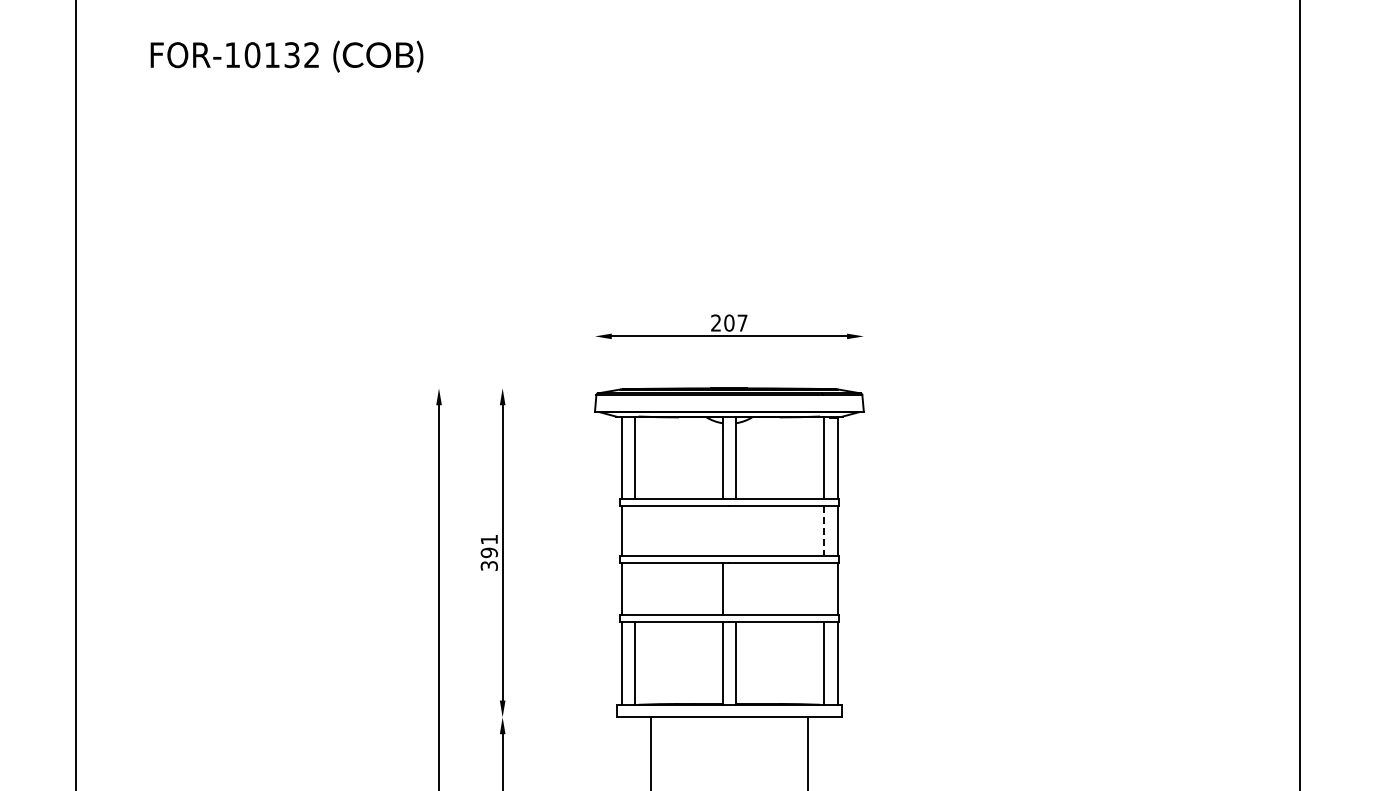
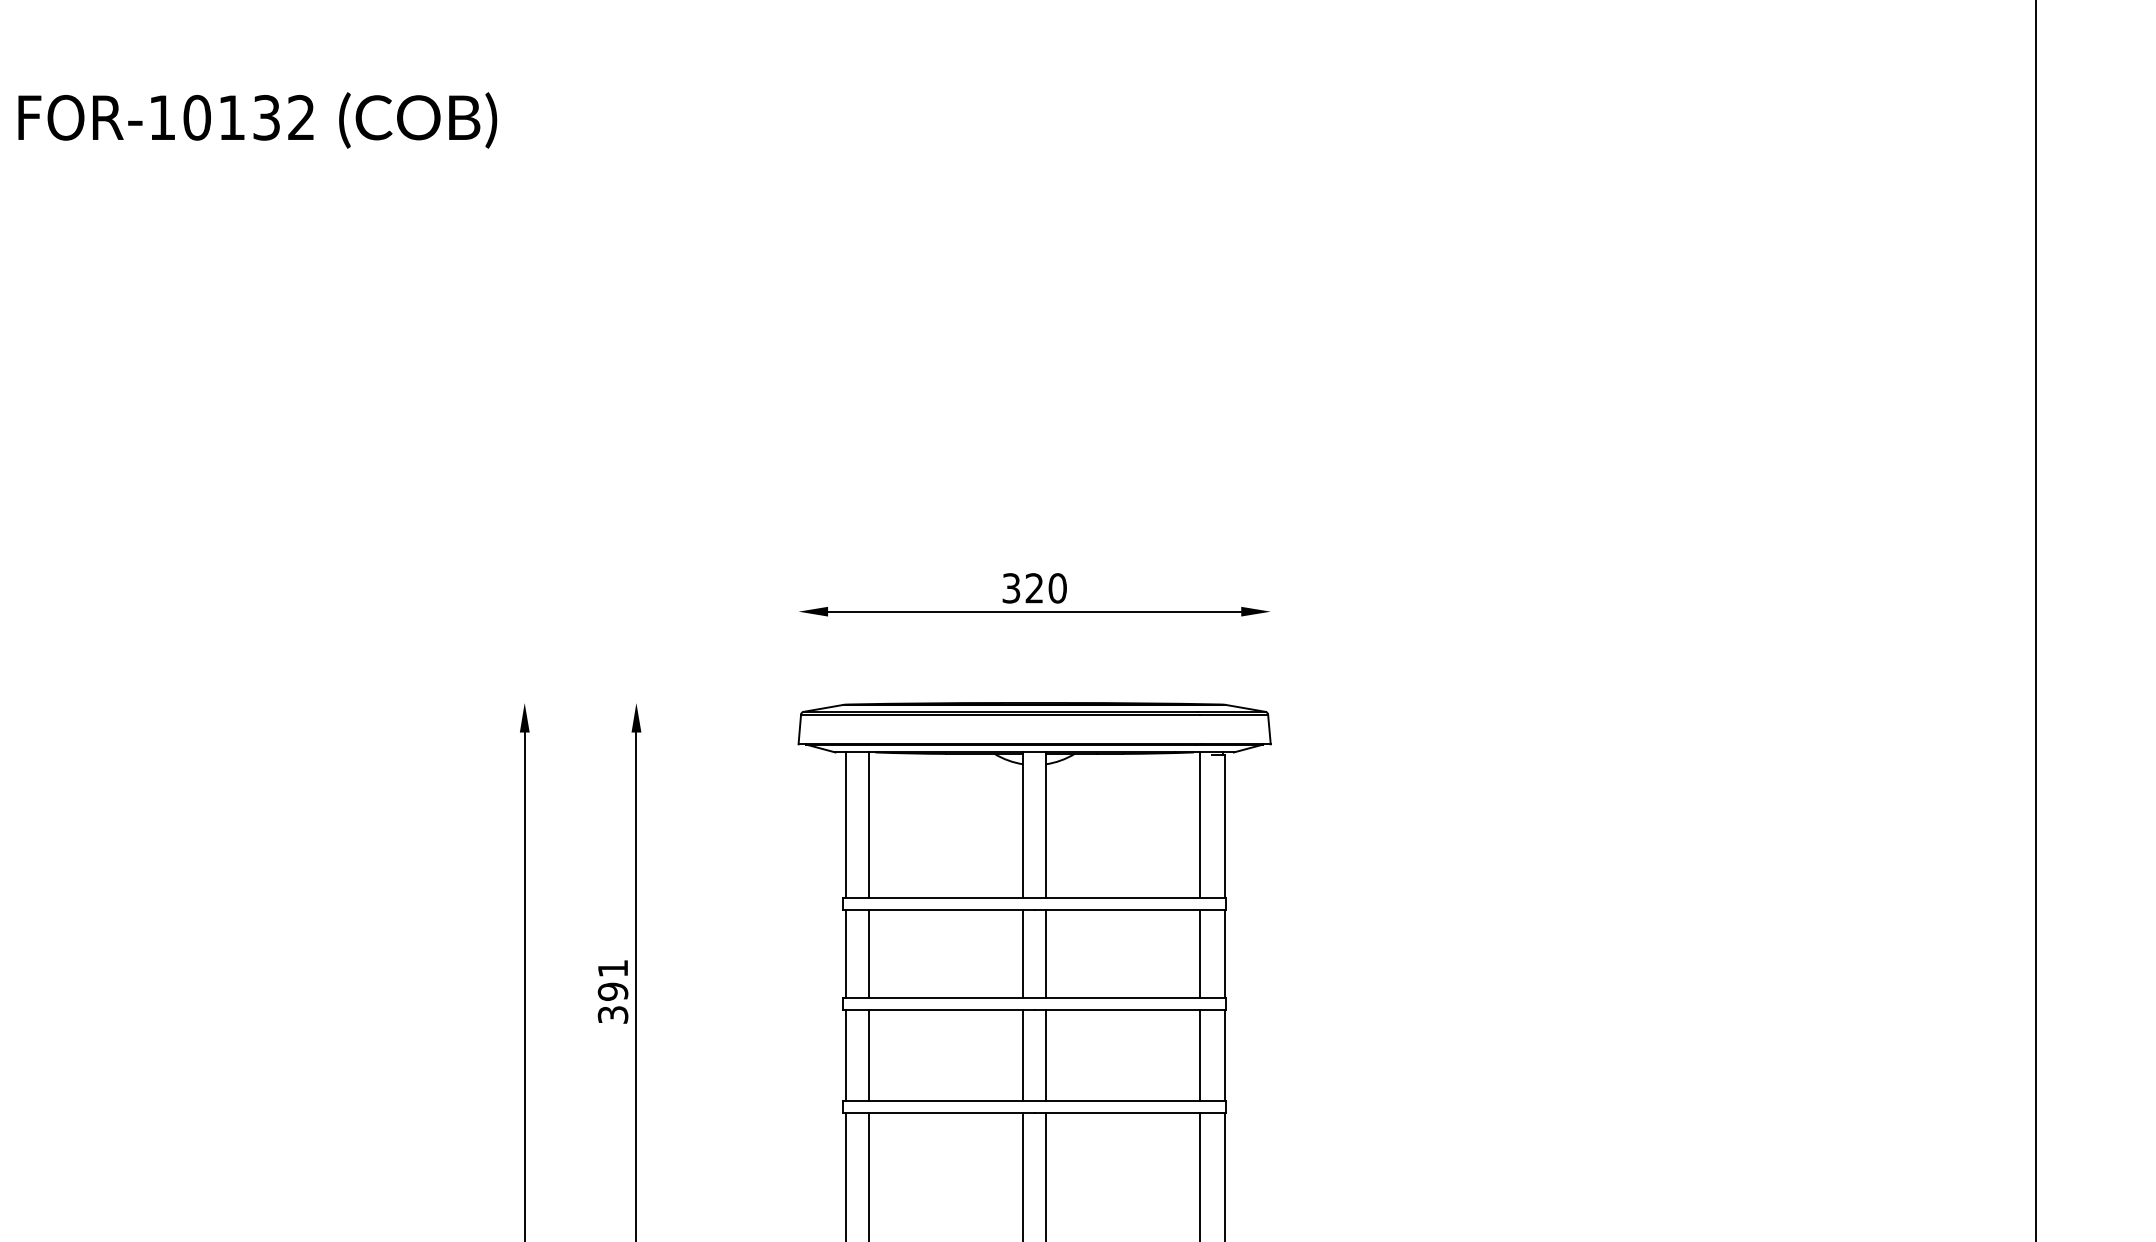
text: (729, 322) -> (1034, 587), 207 -> 320
line: (635, 531) -> (869, 954), added
line: (722, 531) -> (1022, 954), added
line: (735, 531) -> (1045, 954), added
line: (823, 531) -> (1199, 954), dashed -> solid
line: (635, 589) -> (869, 1056), added
line: (735, 589) -> (1045, 1056), added
line: (823, 589) -> (1199, 1056), added

